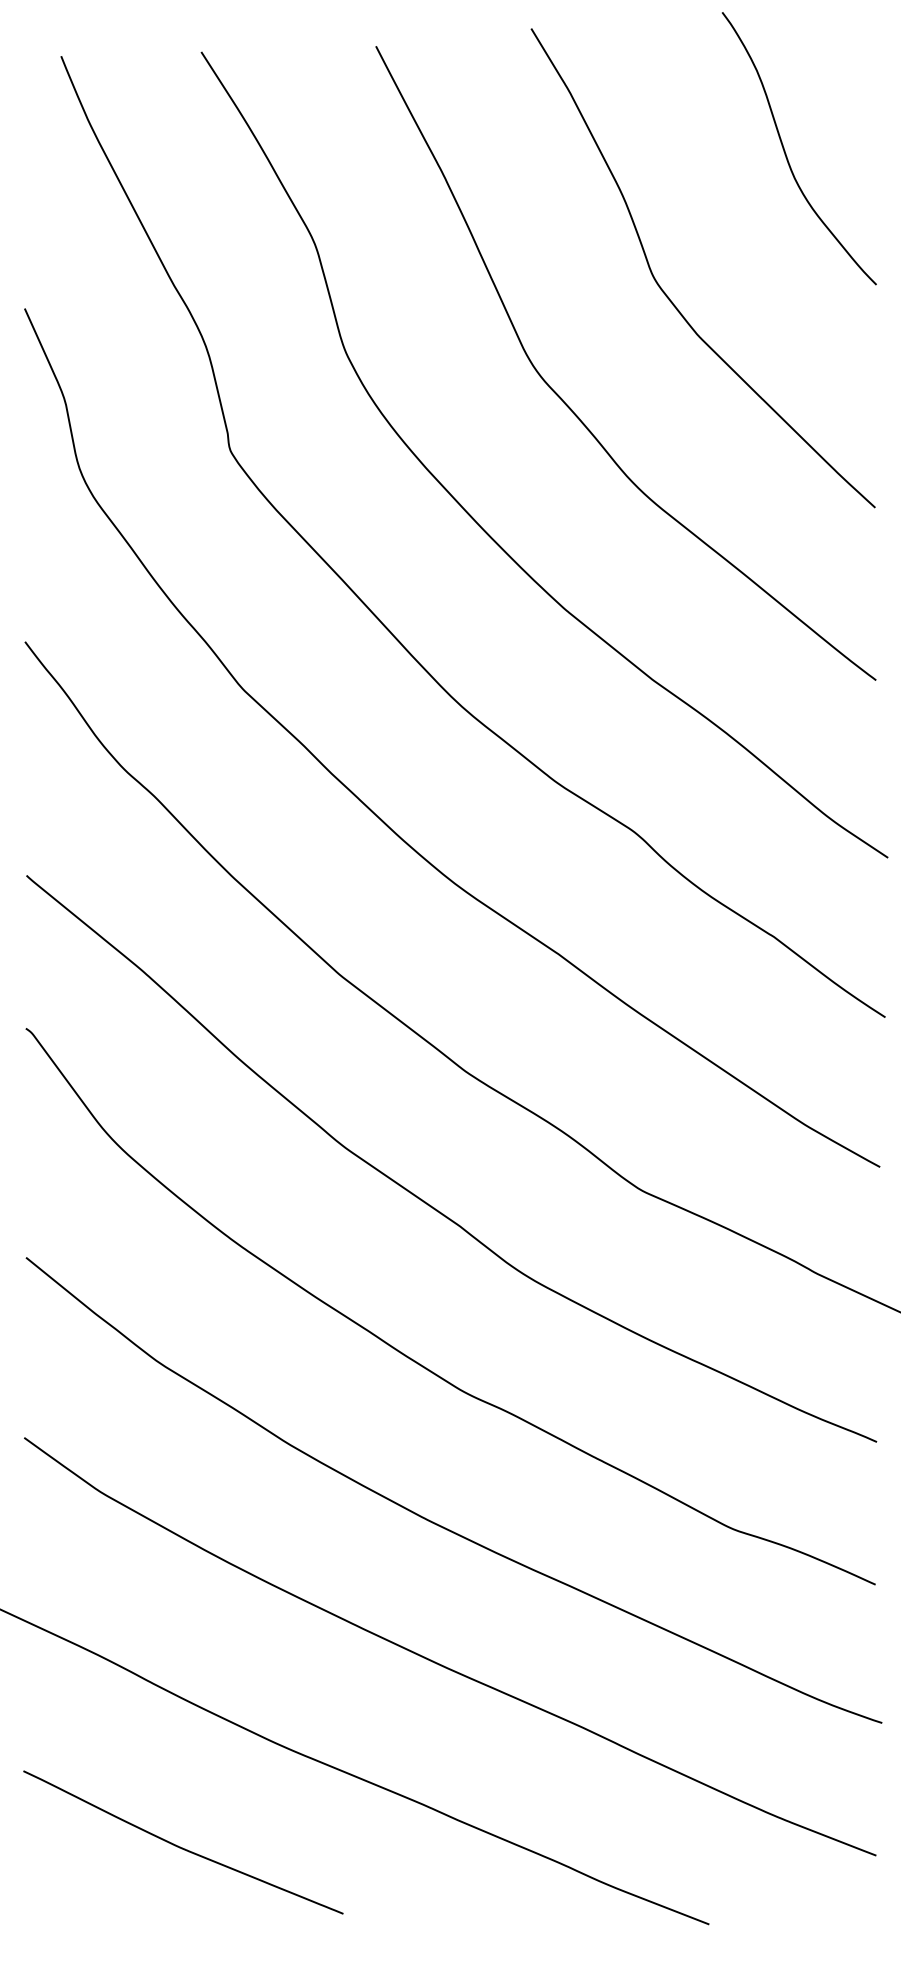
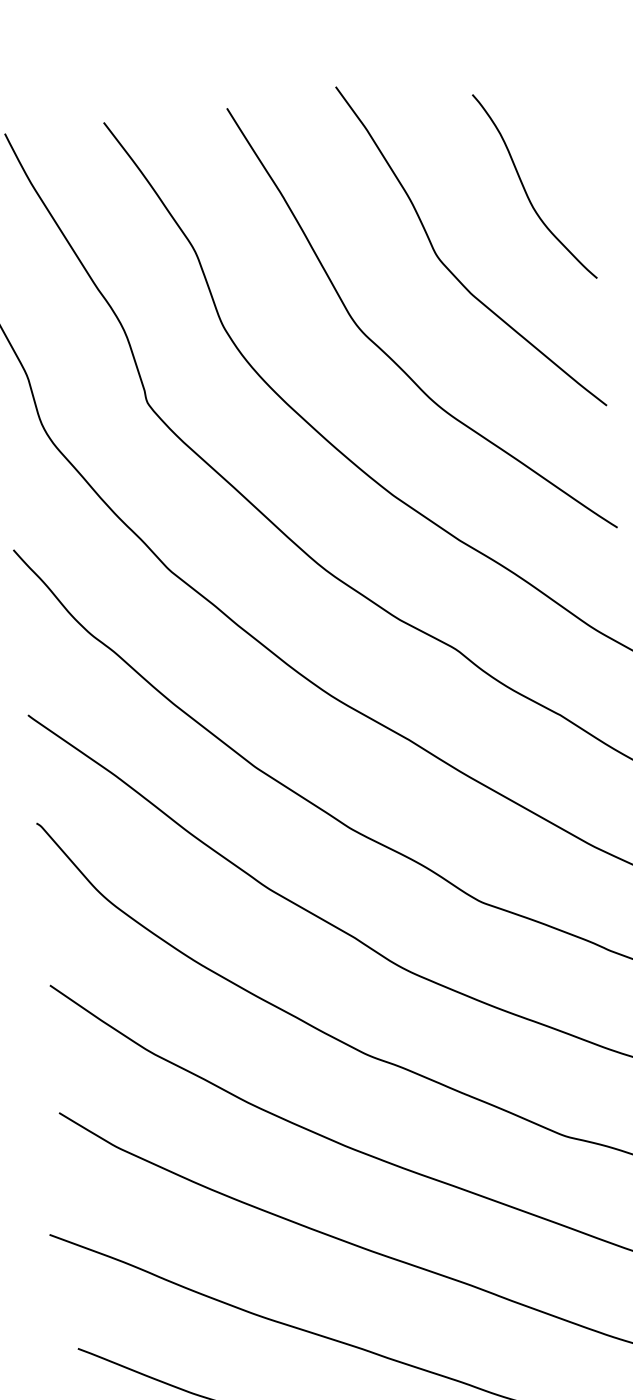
curve: (786, 153) -> (526, 190), moved

